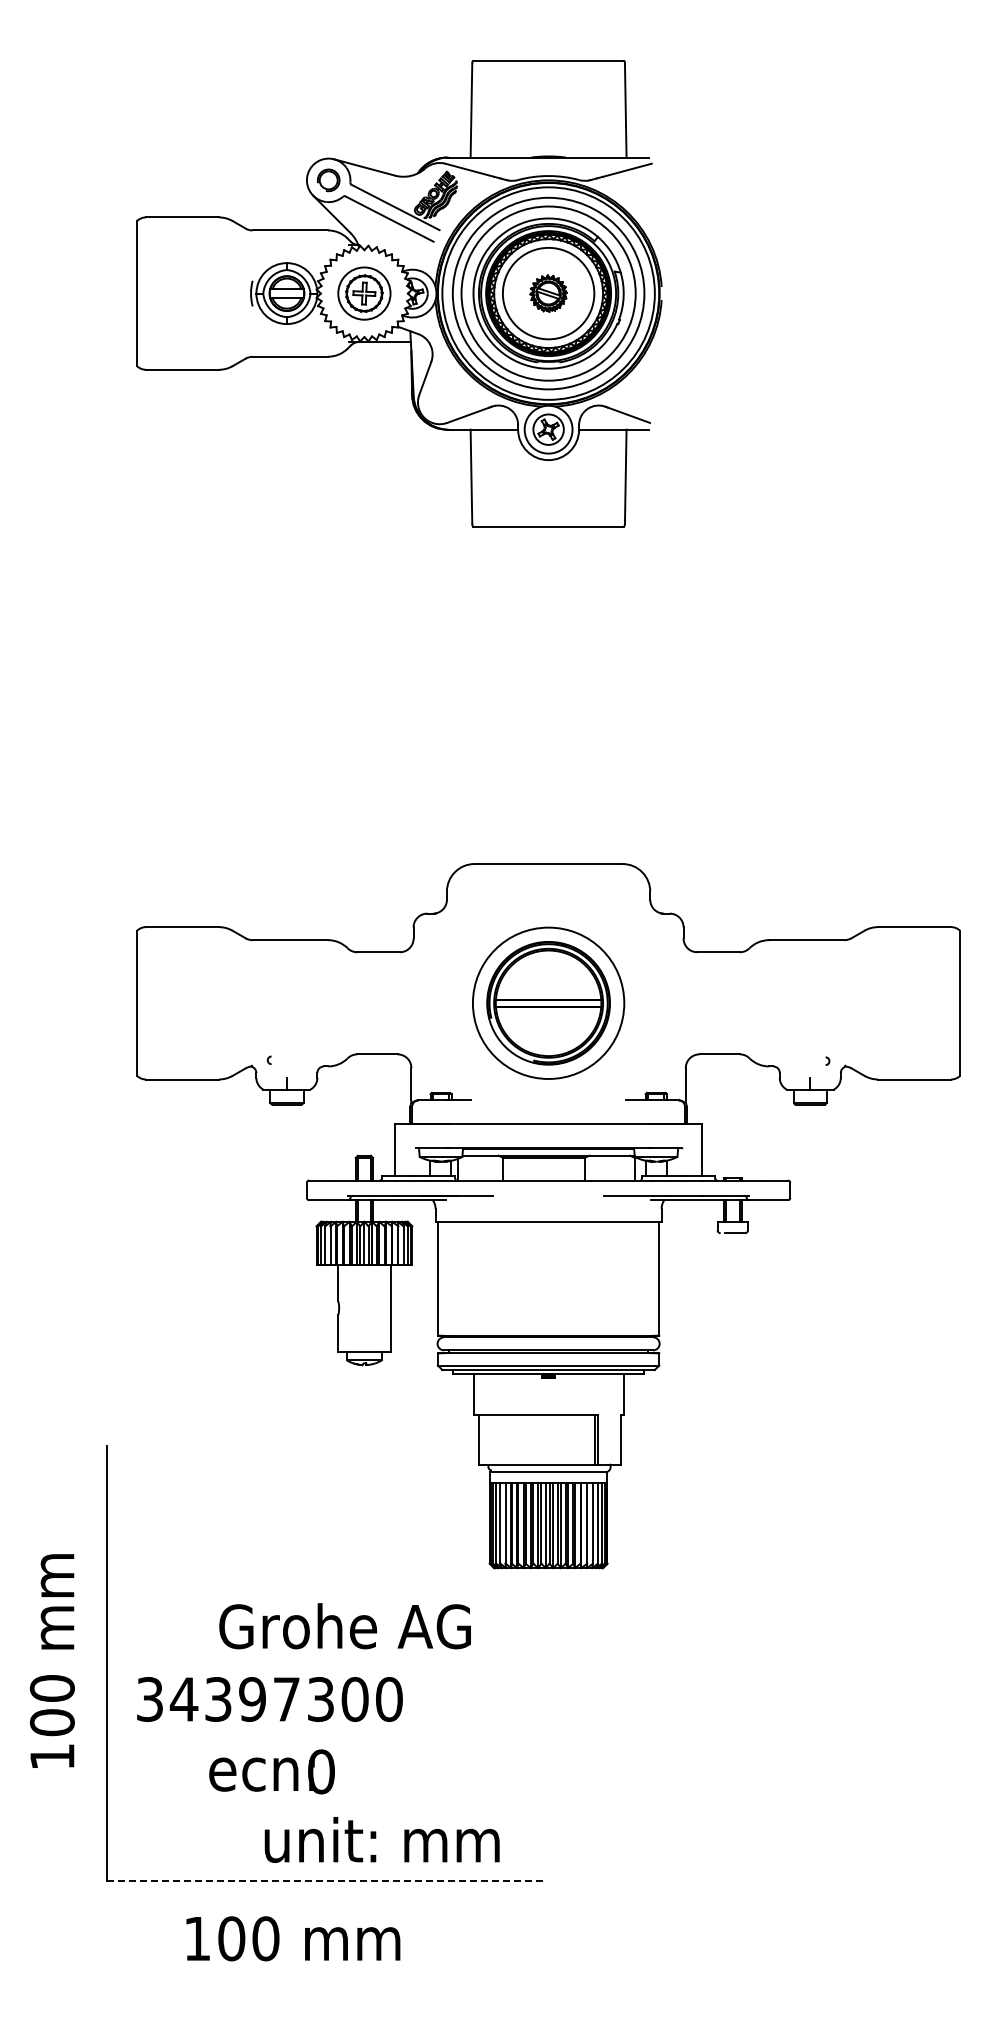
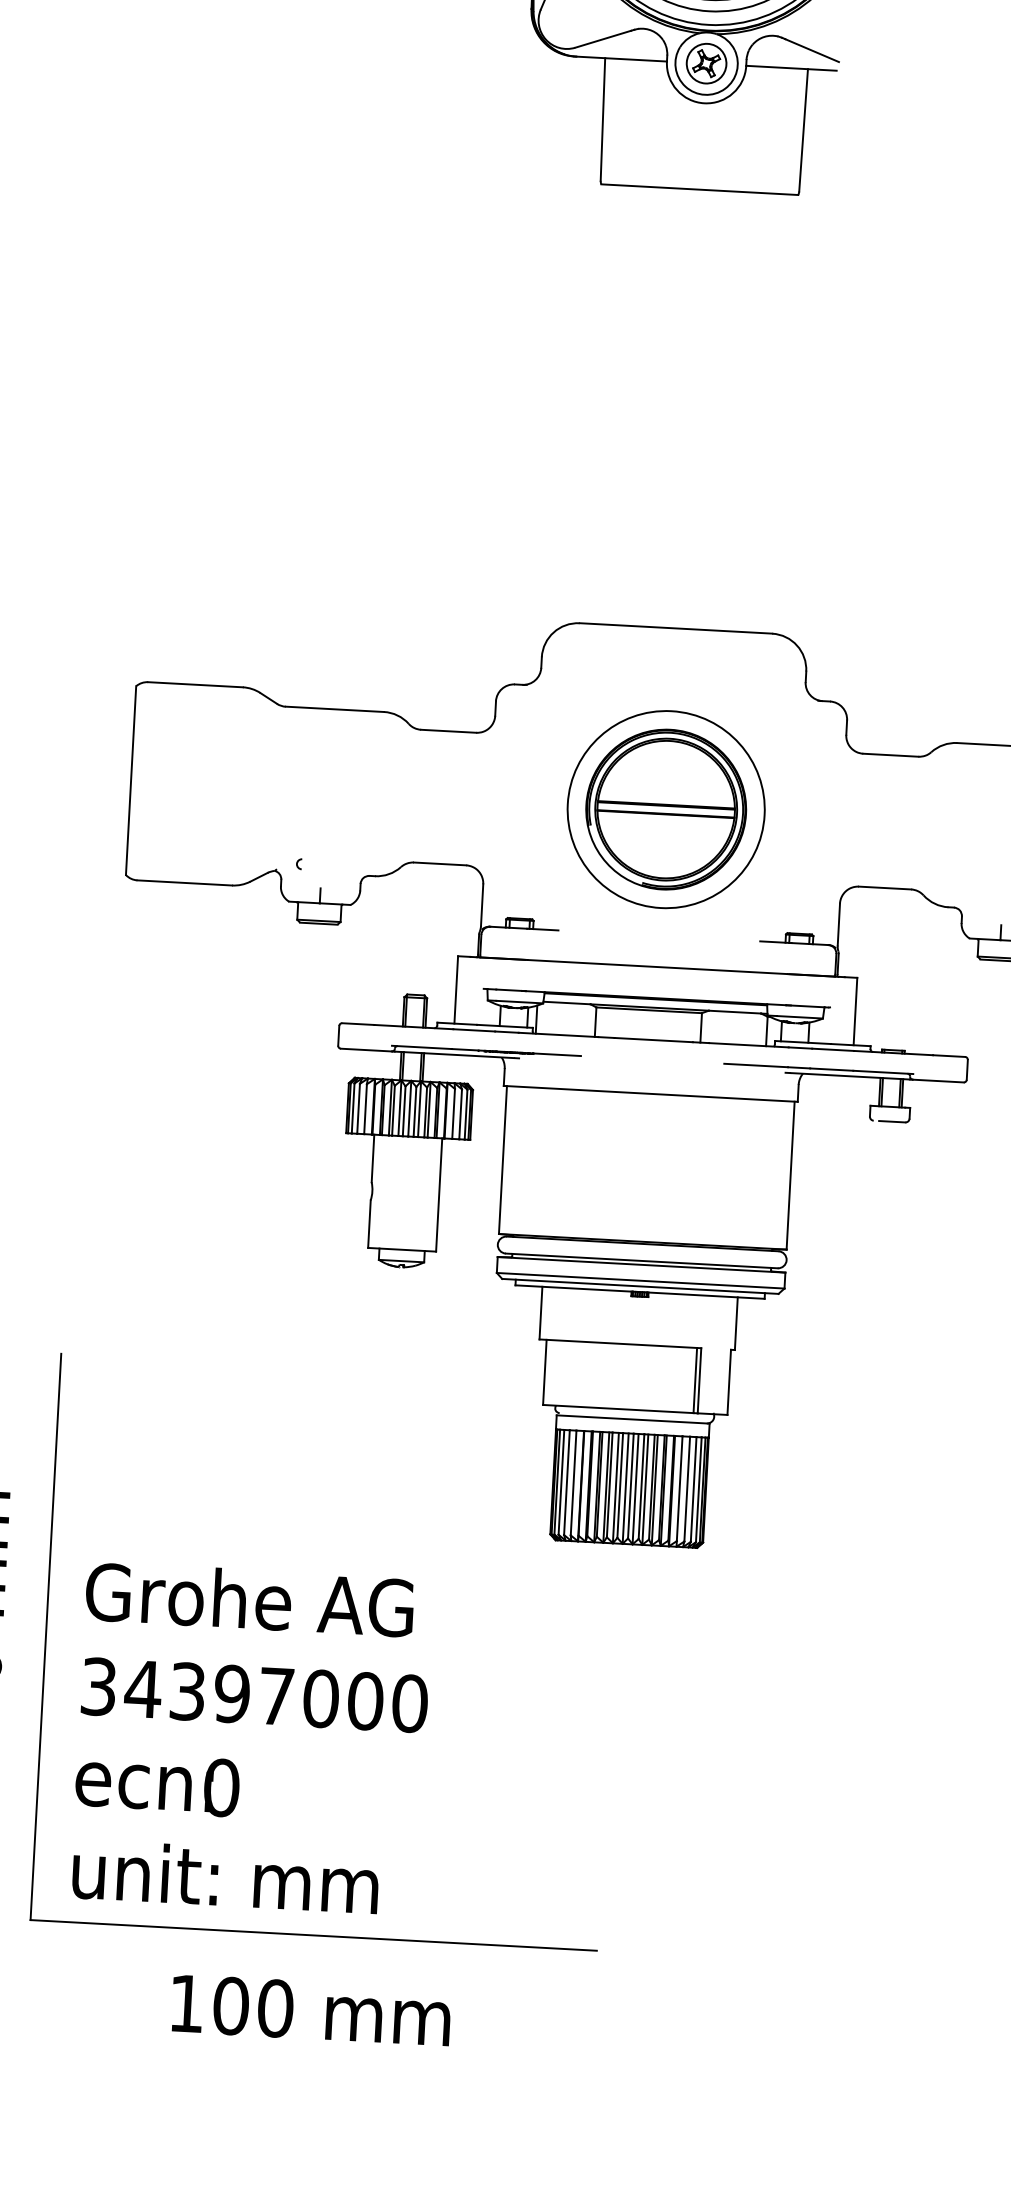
text: (344, 1626) -> (248, 1599), moved
text: (320, 1699) -> (320, 1698), 34397300 -> 34397000
text: (271, 1771) -> (156, 1783), moved
text: (381, 1839) -> (224, 1876), moved
line: (325, 1881) -> (314, 1935), dashed -> solid
text: (293, 1938) -> (311, 2010), moved

